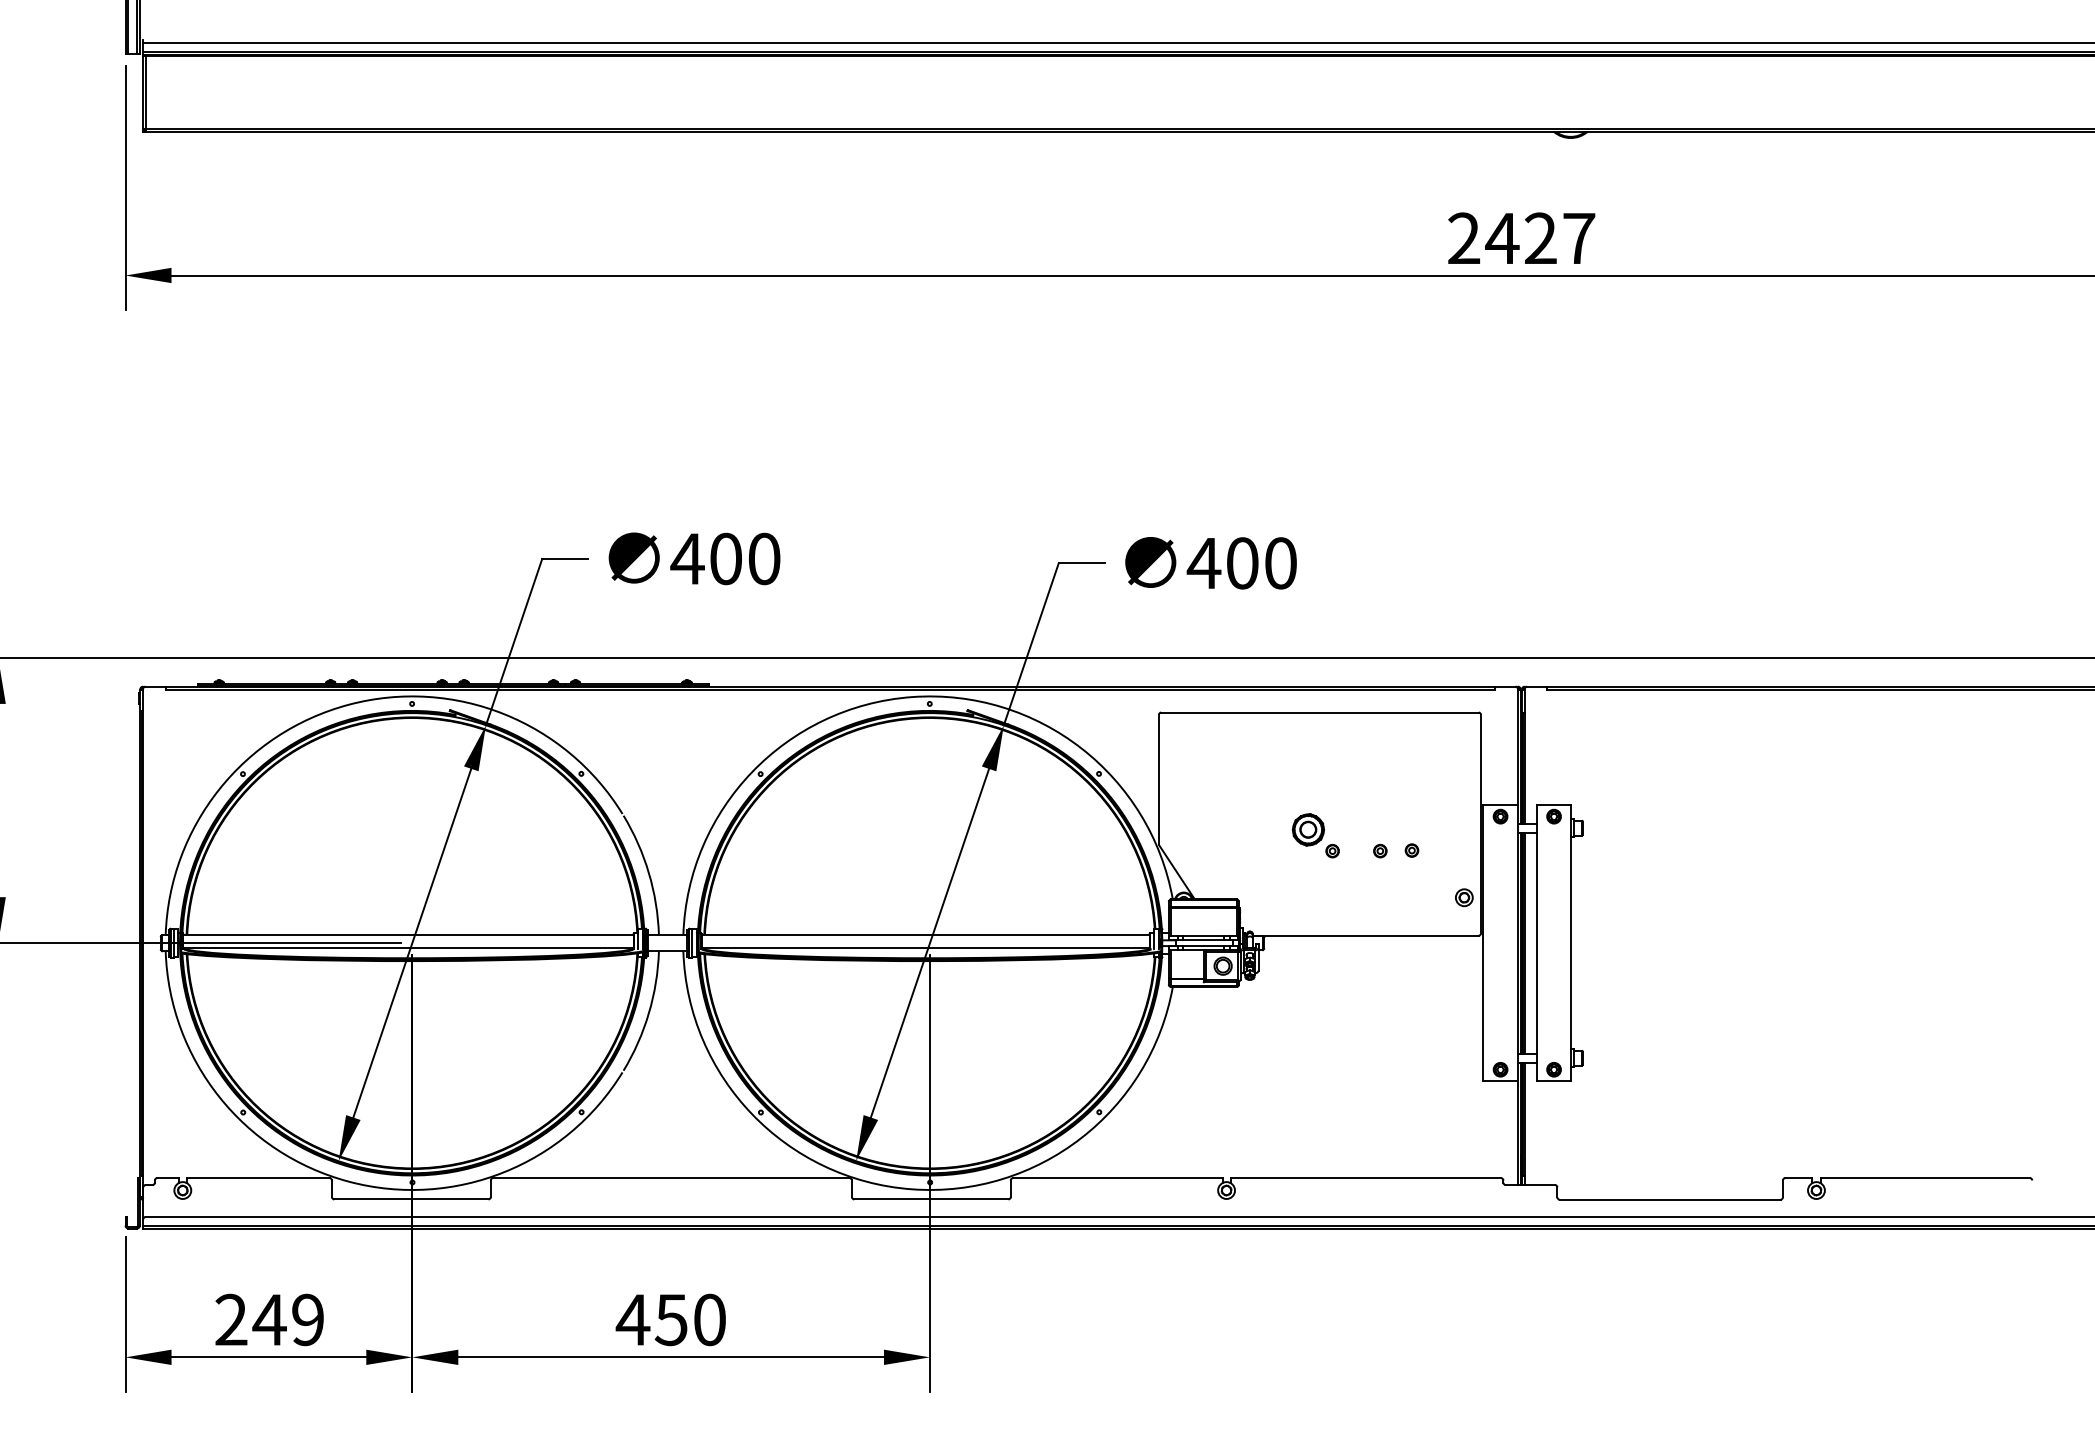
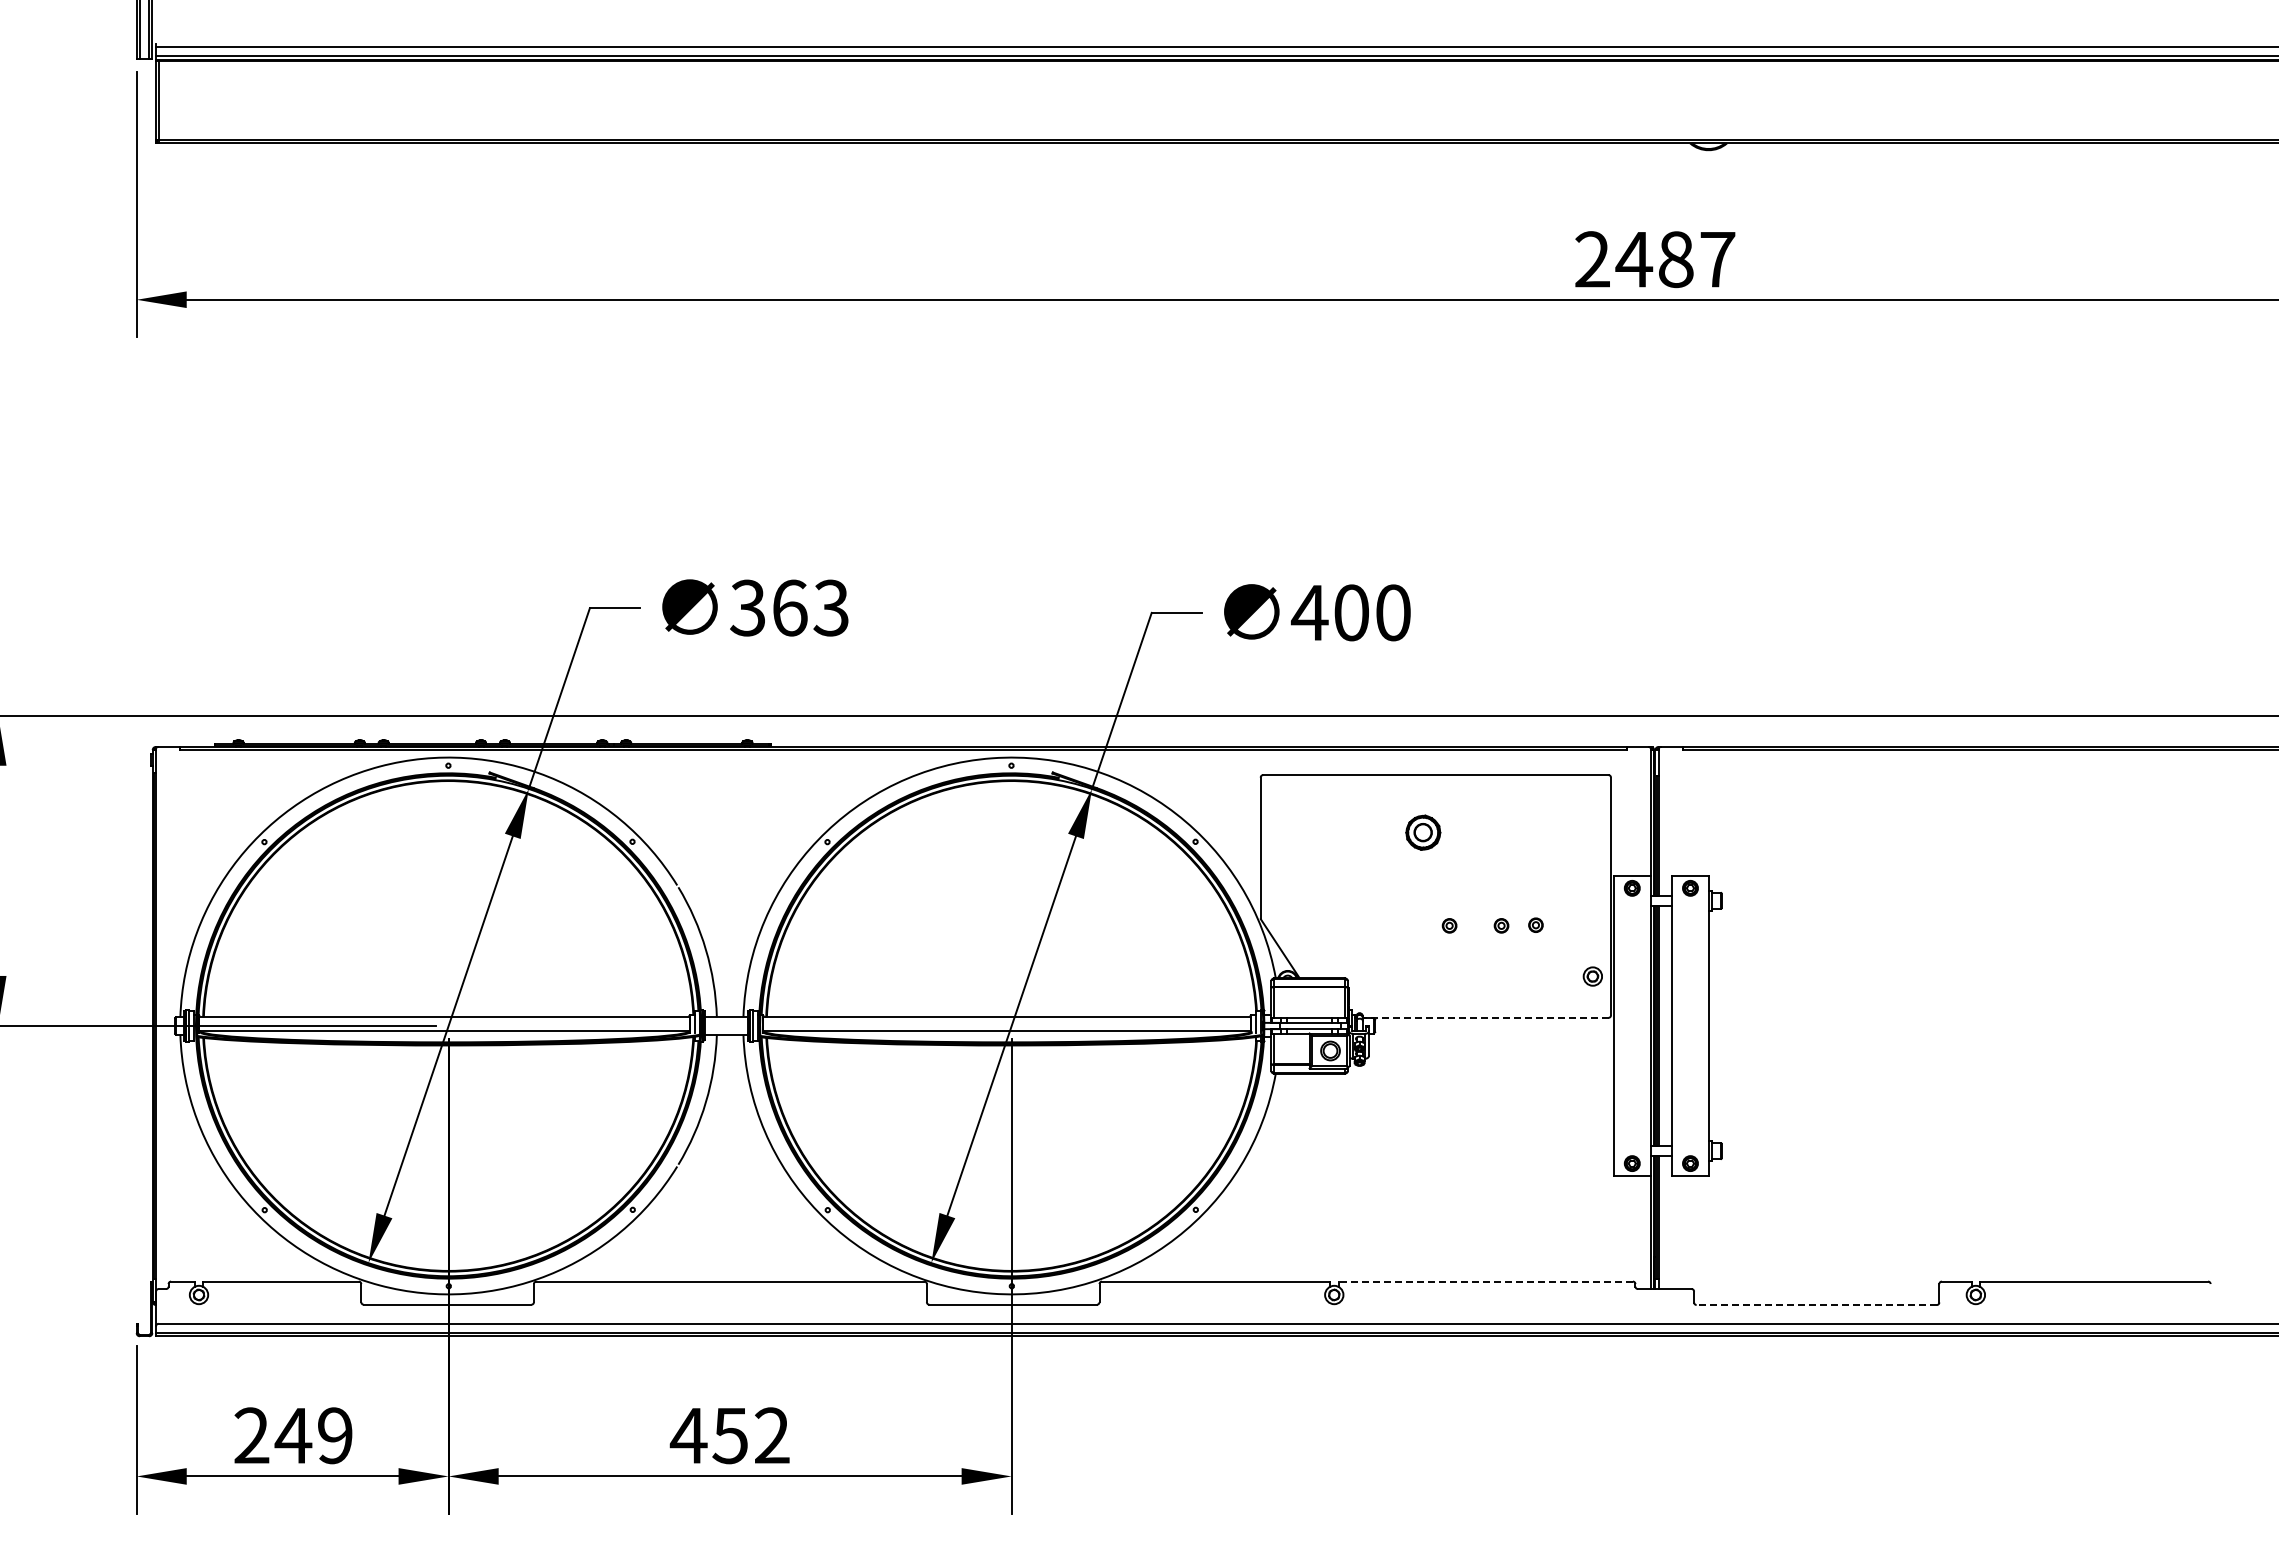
text: (1540, 238) -> (1675, 259), 2427 -> 2487
text: (724, 558) -> (788, 607), 400 -> 363
part: (1308, 829) -> (1423, 832), moved
line: (1365, 935) -> (1485, 1017), solid -> dashed
line: (1365, 1178) -> (1485, 1281), solid -> dashed
line: (1669, 1200) -> (1816, 1305), solid -> dashed
text: (710, 1319) -> (772, 1435), 450 -> 452

